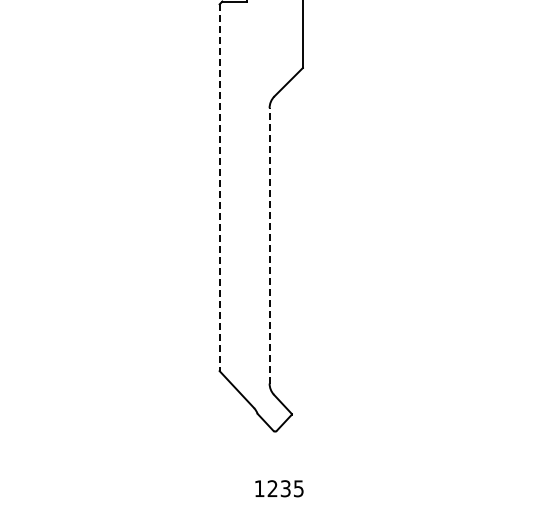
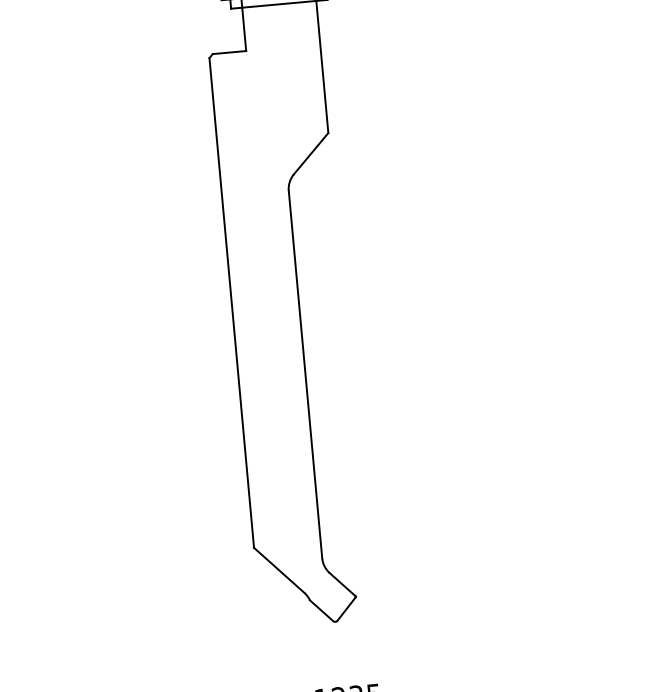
line: (219, 188) -> (231, 304), dashed -> solid
line: (269, 245) -> (305, 374), dashed -> solid

